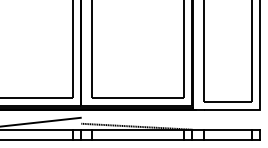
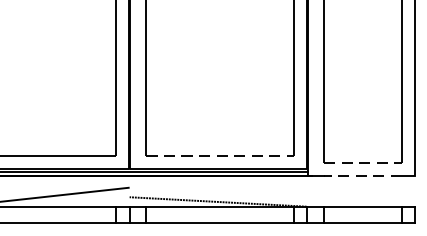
line: (138, 98) -> (220, 157), solid -> dashed
line: (228, 102) -> (363, 163), solid -> dashed
line: (227, 110) -> (362, 176), solid -> dashed

